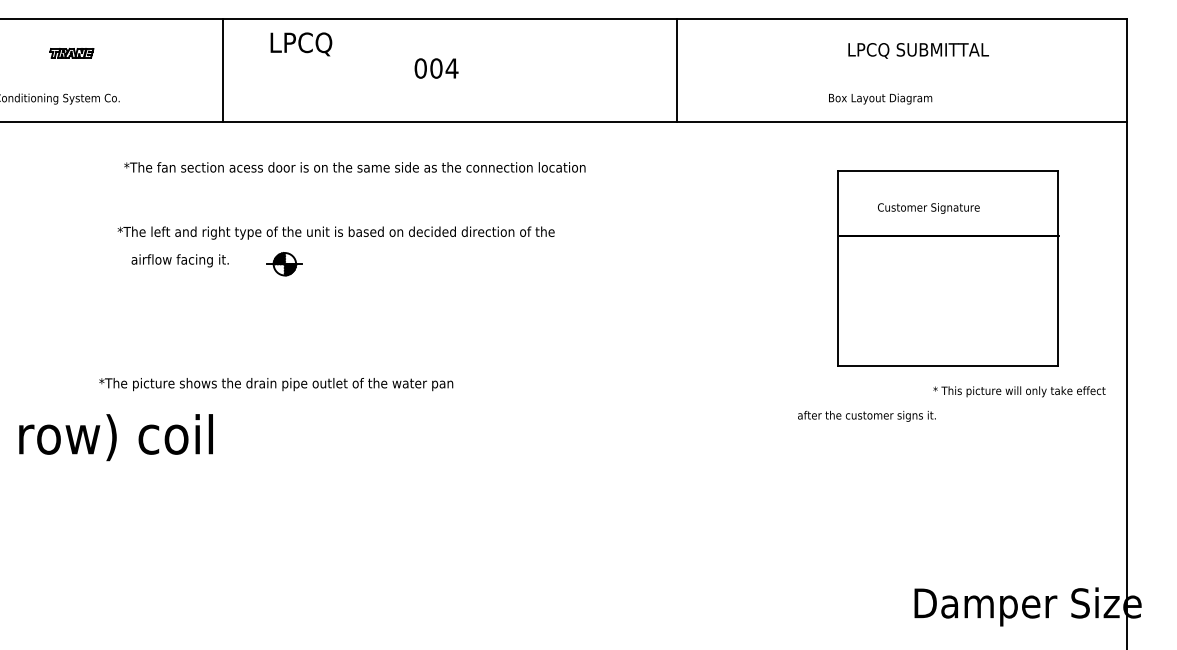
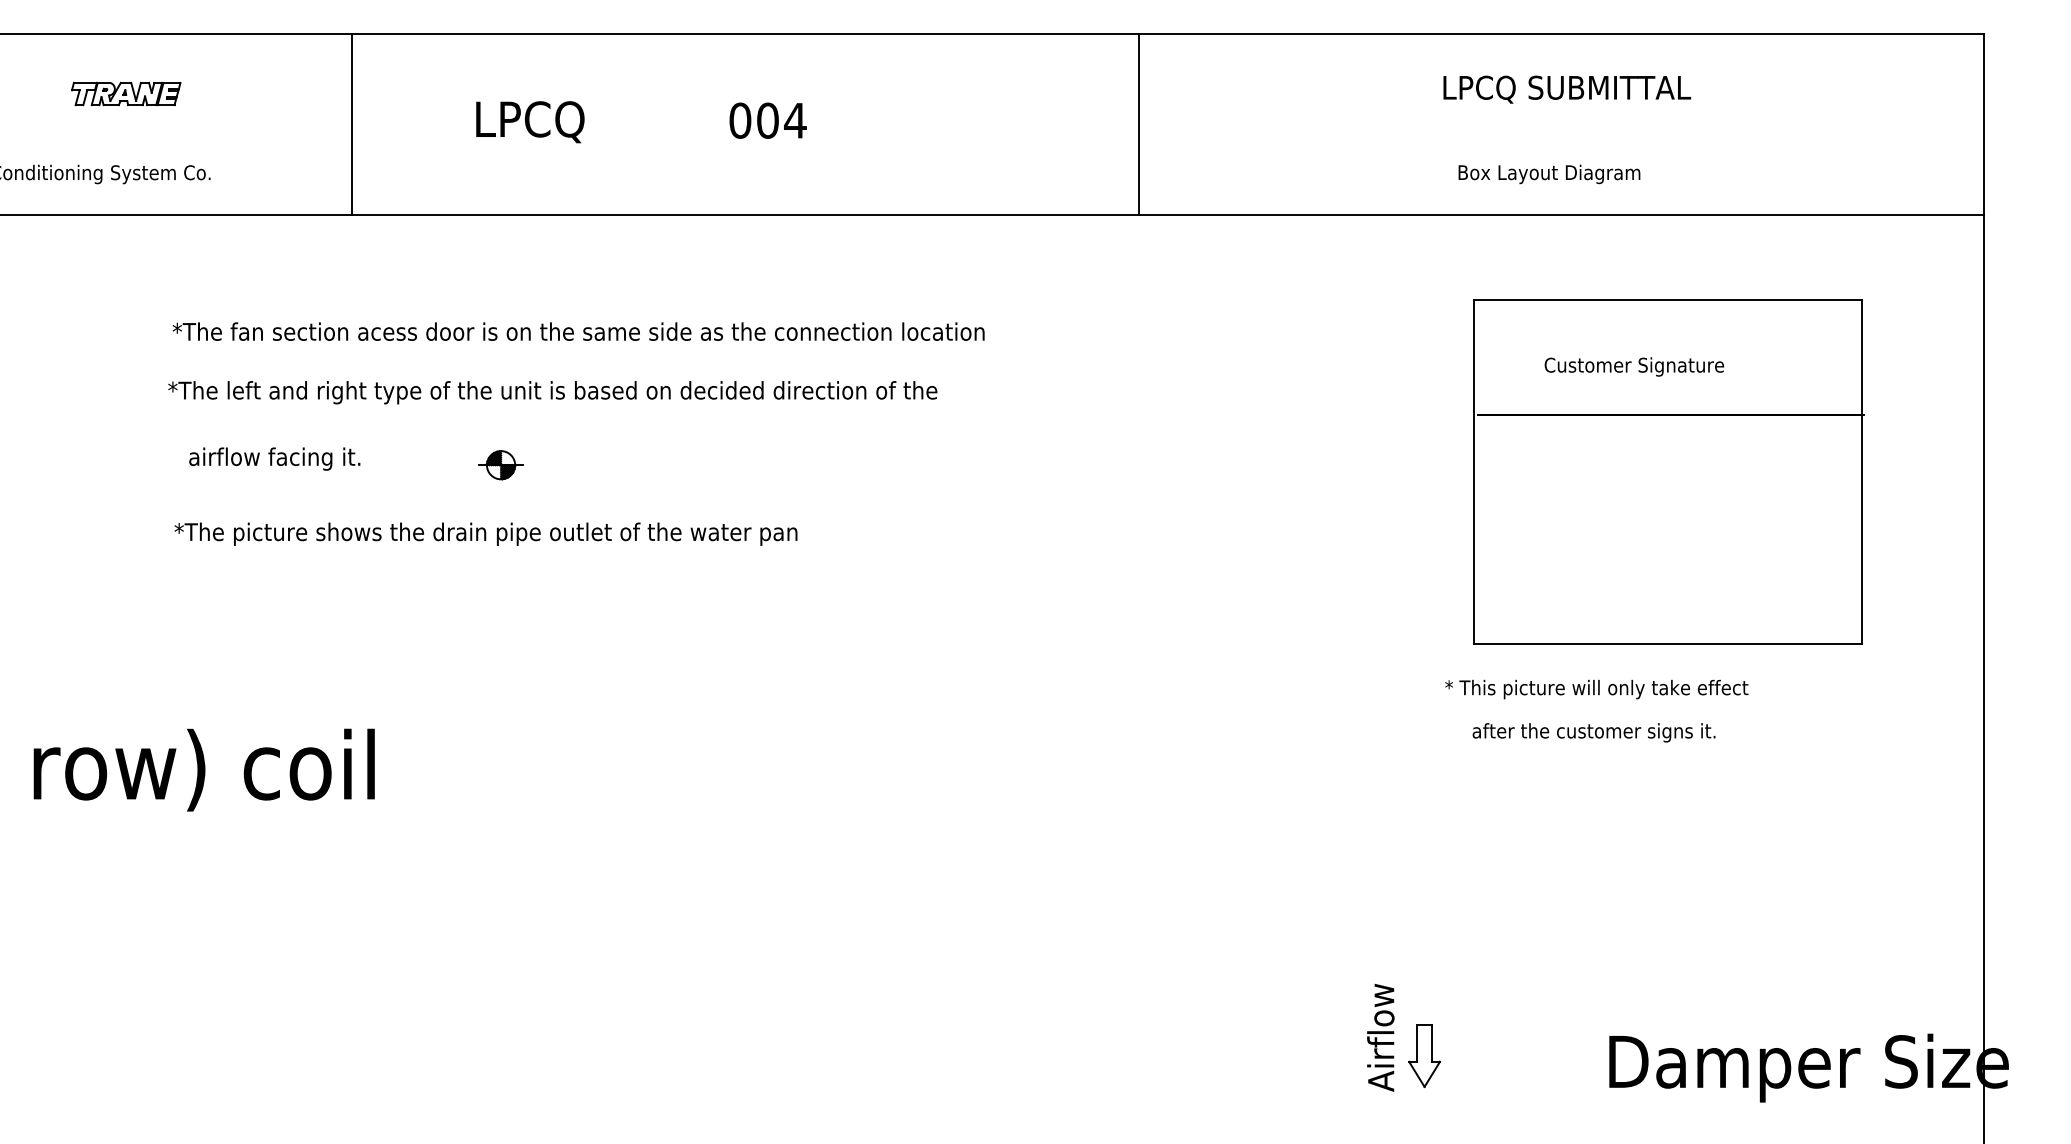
text: (301, 44) -> (530, 122), moved
text: (918, 50) -> (1566, 88), moved
part: (71, 53) -> (125, 94), size x1.43
line: (223, 70) -> (352, 124), moved
line: (676, 70) -> (1139, 124), moved
text: (354, 167) -> (577, 331), moved
text: (335, 232) -> (551, 391), moved
text: (179, 260) -> (273, 458), moved
part: (284, 264) -> (500, 465), size x0.71
text: (276, 384) -> (486, 534), moved
text: (1019, 391) -> (1596, 689), moved
text: (866, 415) -> (1593, 731), moved
part: (798, 589) -> (1405, 1037), added

